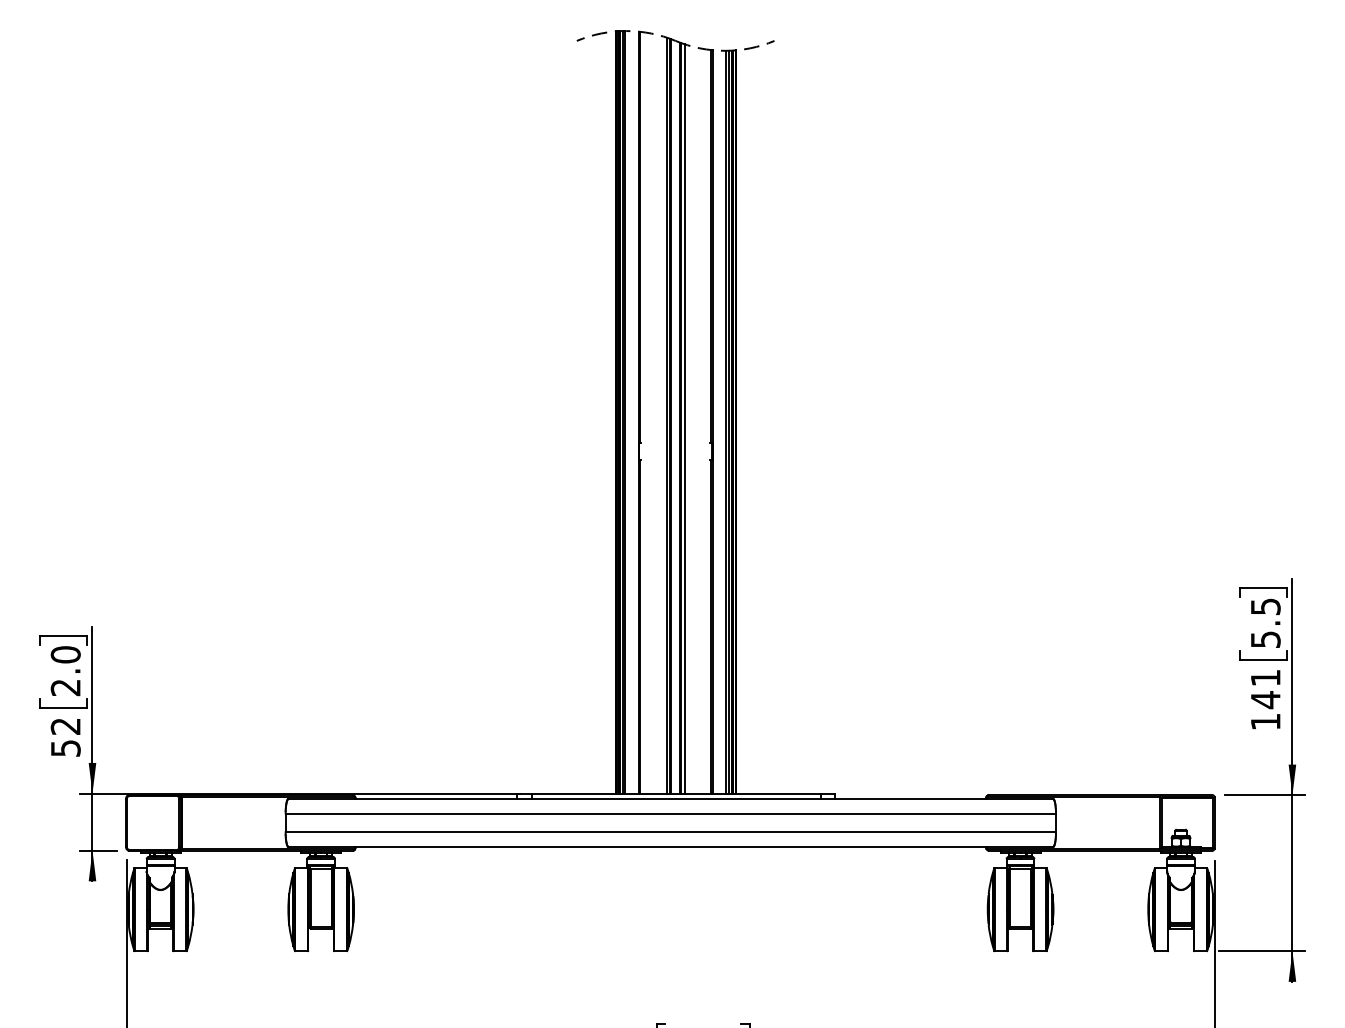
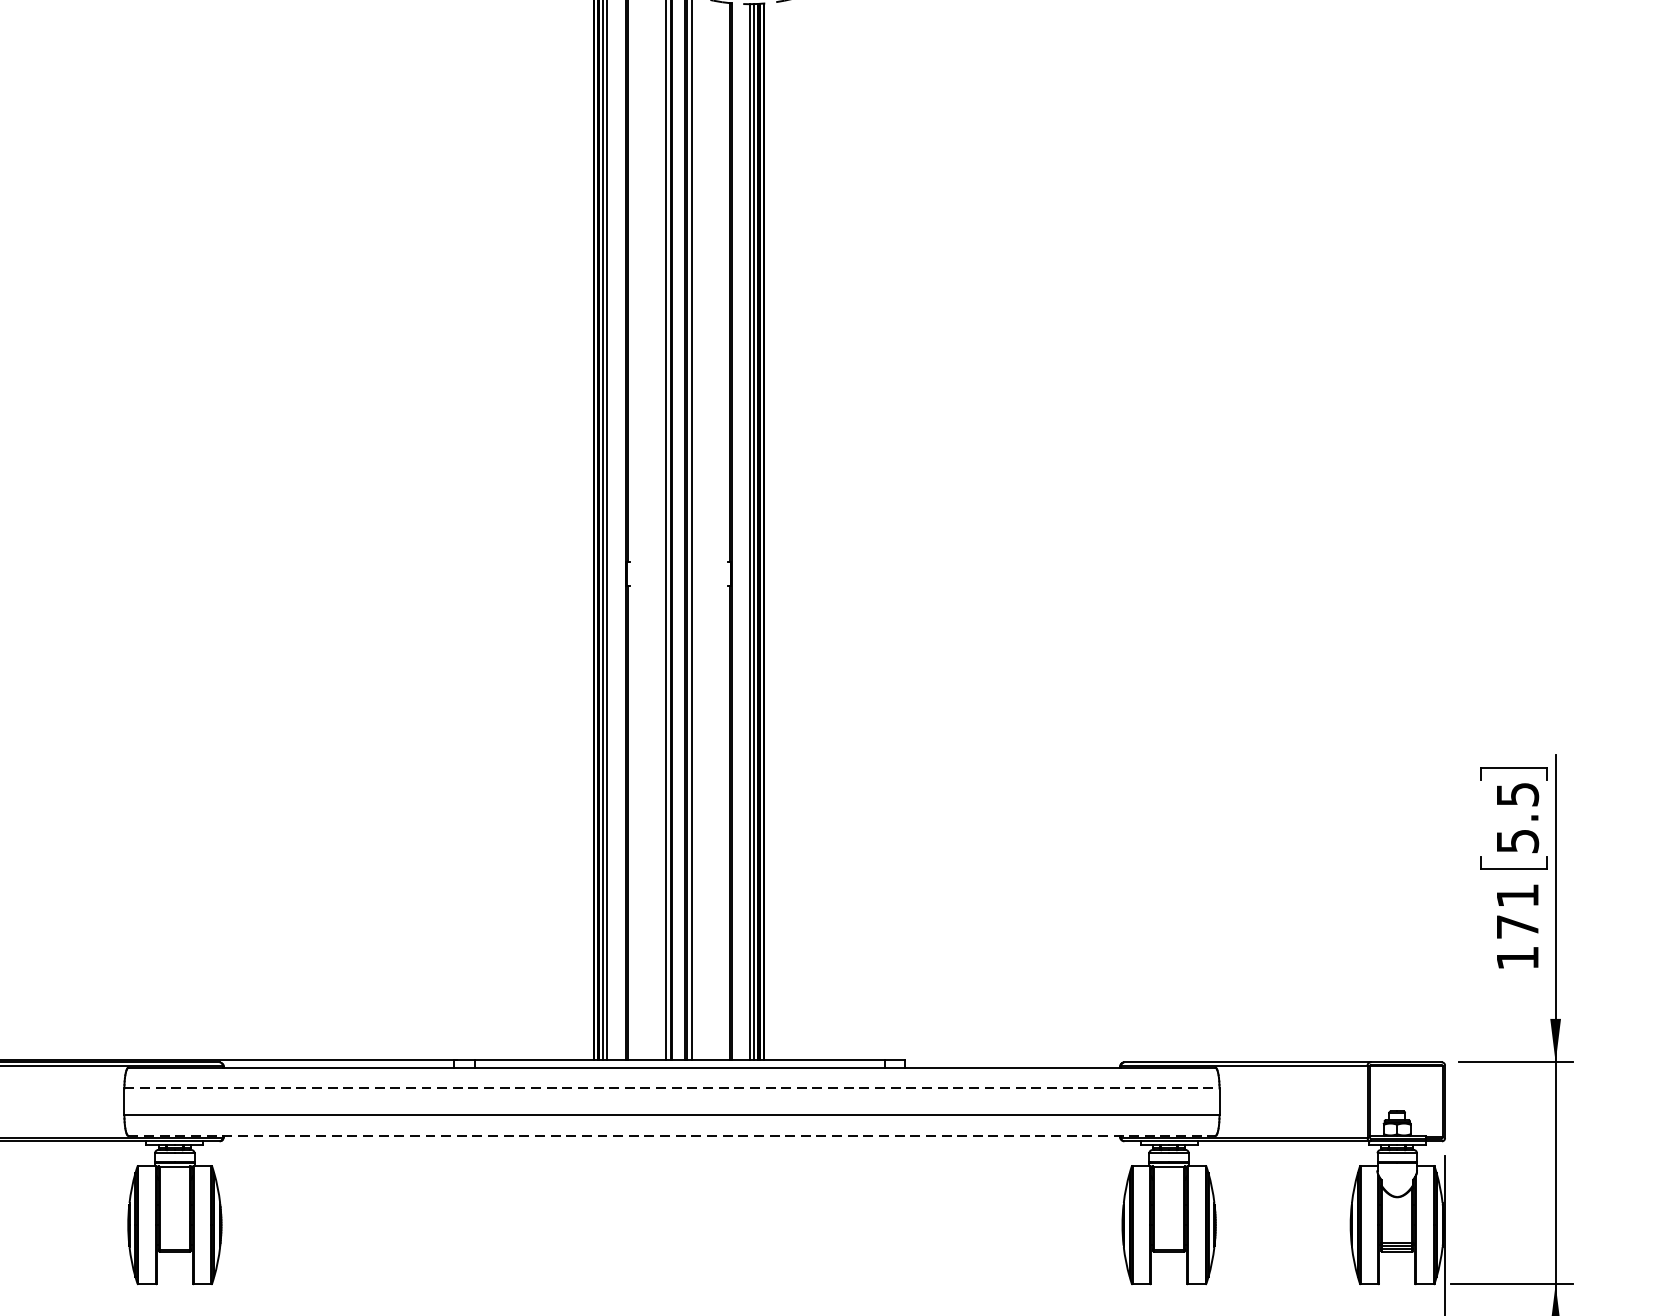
text: (1265, 700) -> (1517, 927), 141 -> 171
line: (671, 813) -> (672, 1088), solid -> dashed
line: (671, 846) -> (672, 1135), solid -> dashed

